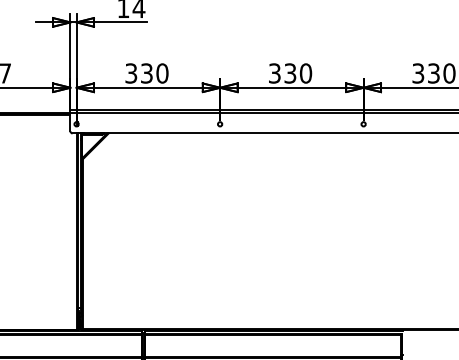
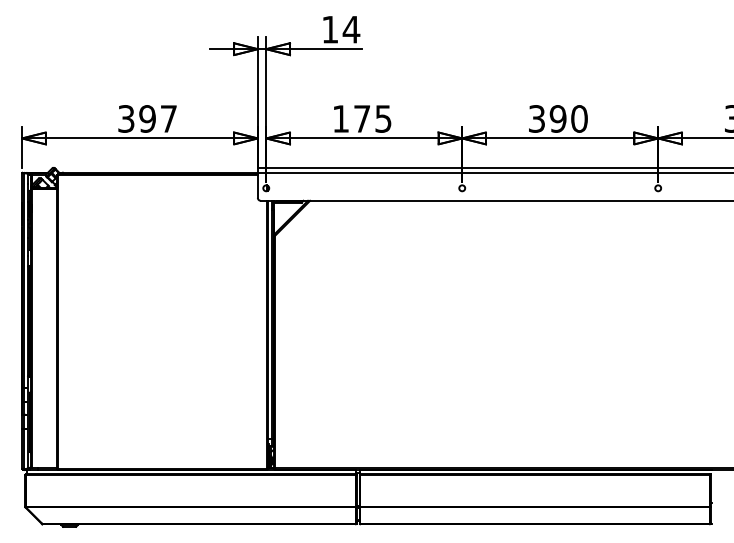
text: (147, 73) -> (362, 118), 330 -> 175
text: (289, 73) -> (557, 118), 330 -> 390

